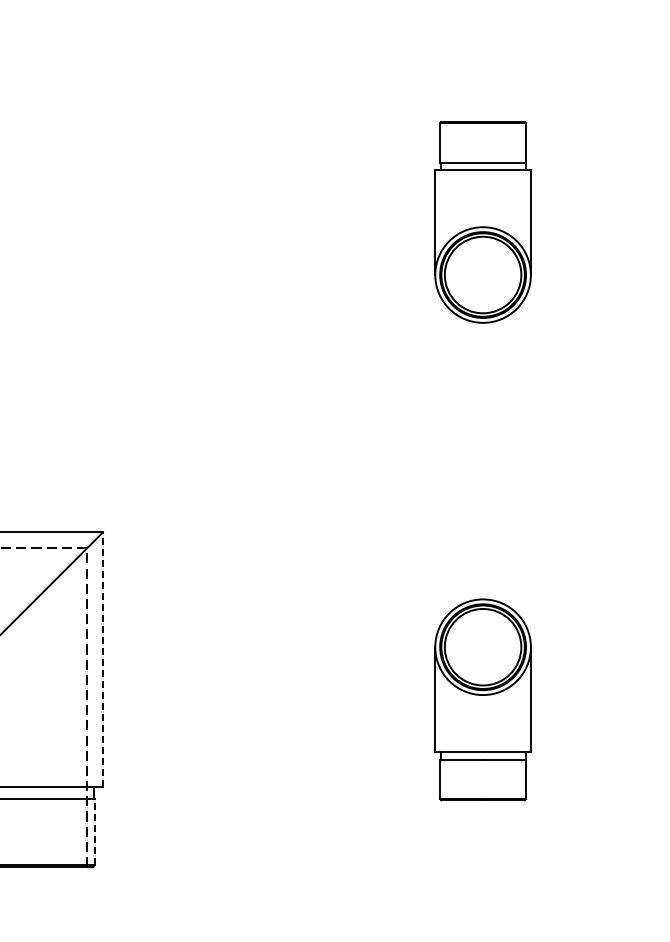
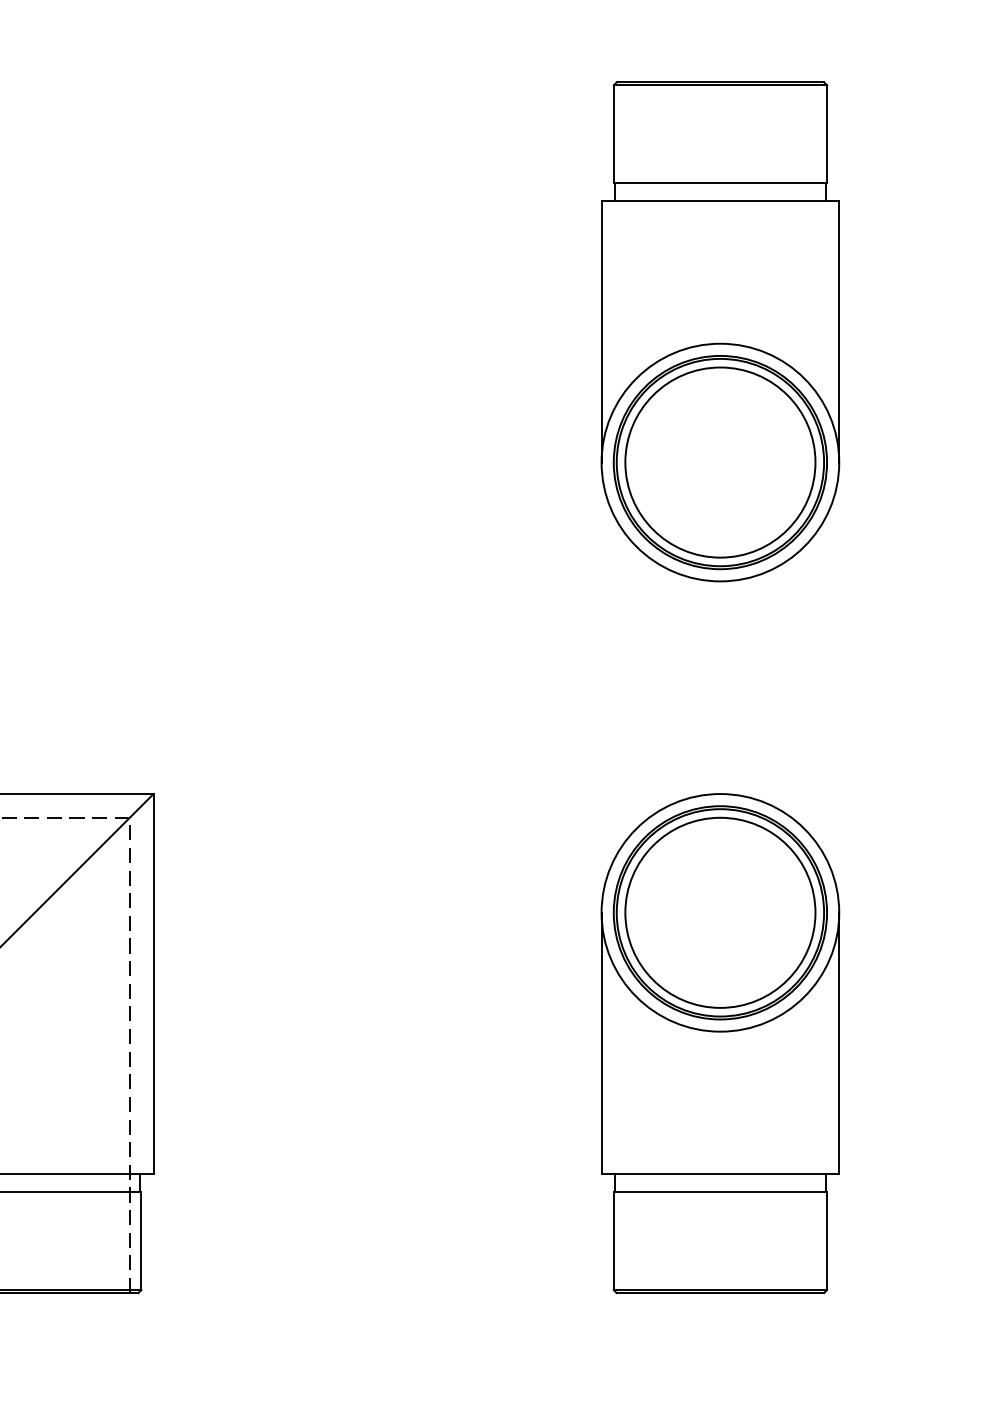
part: (482, 222) -> (719, 331), size x1.67
line: (102, 659) -> (152, 983), dashed -> solid
part: (482, 699) -> (719, 1043), size x1.67
line: (94, 832) -> (140, 1241), dashed -> solid

